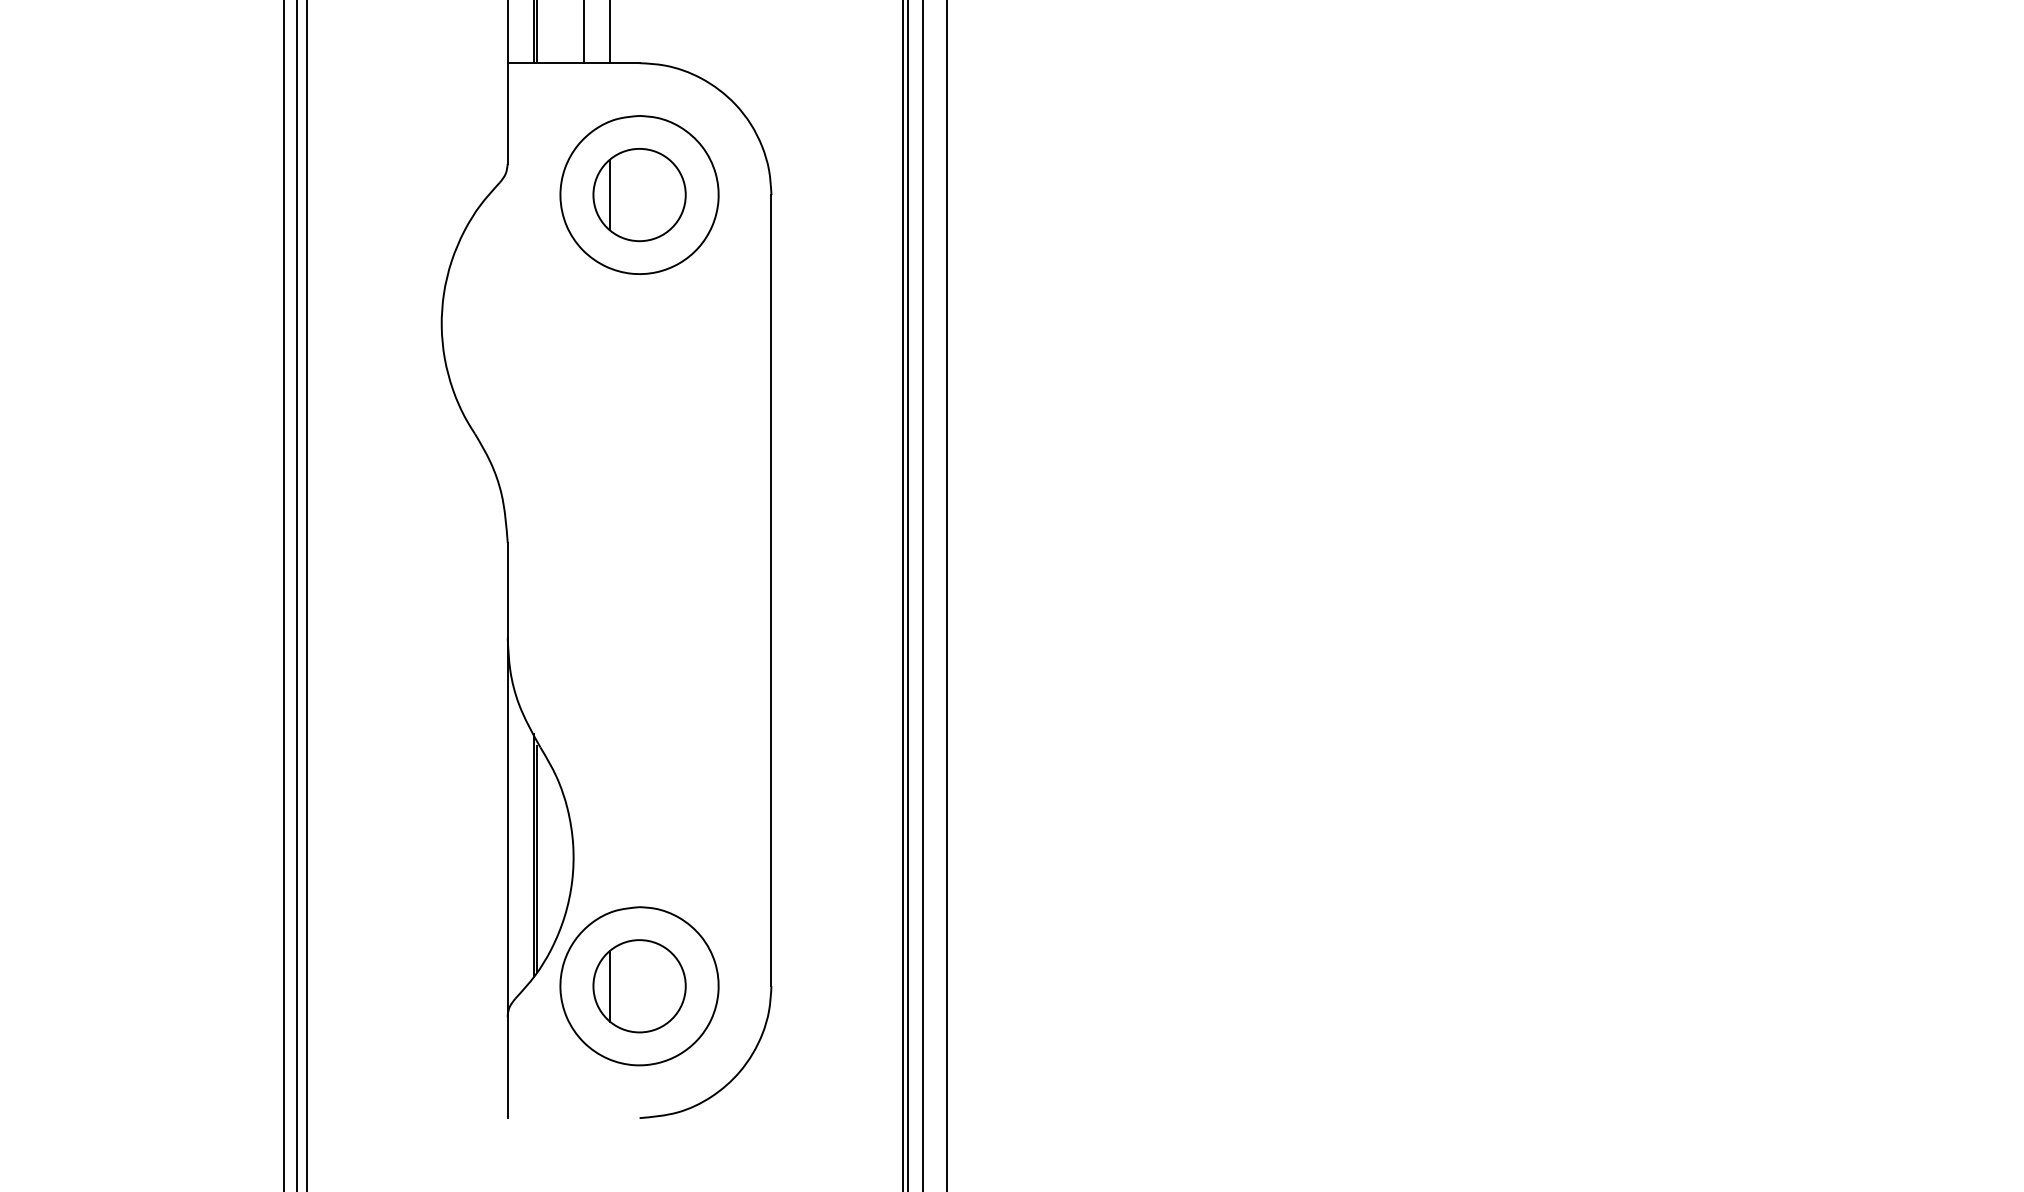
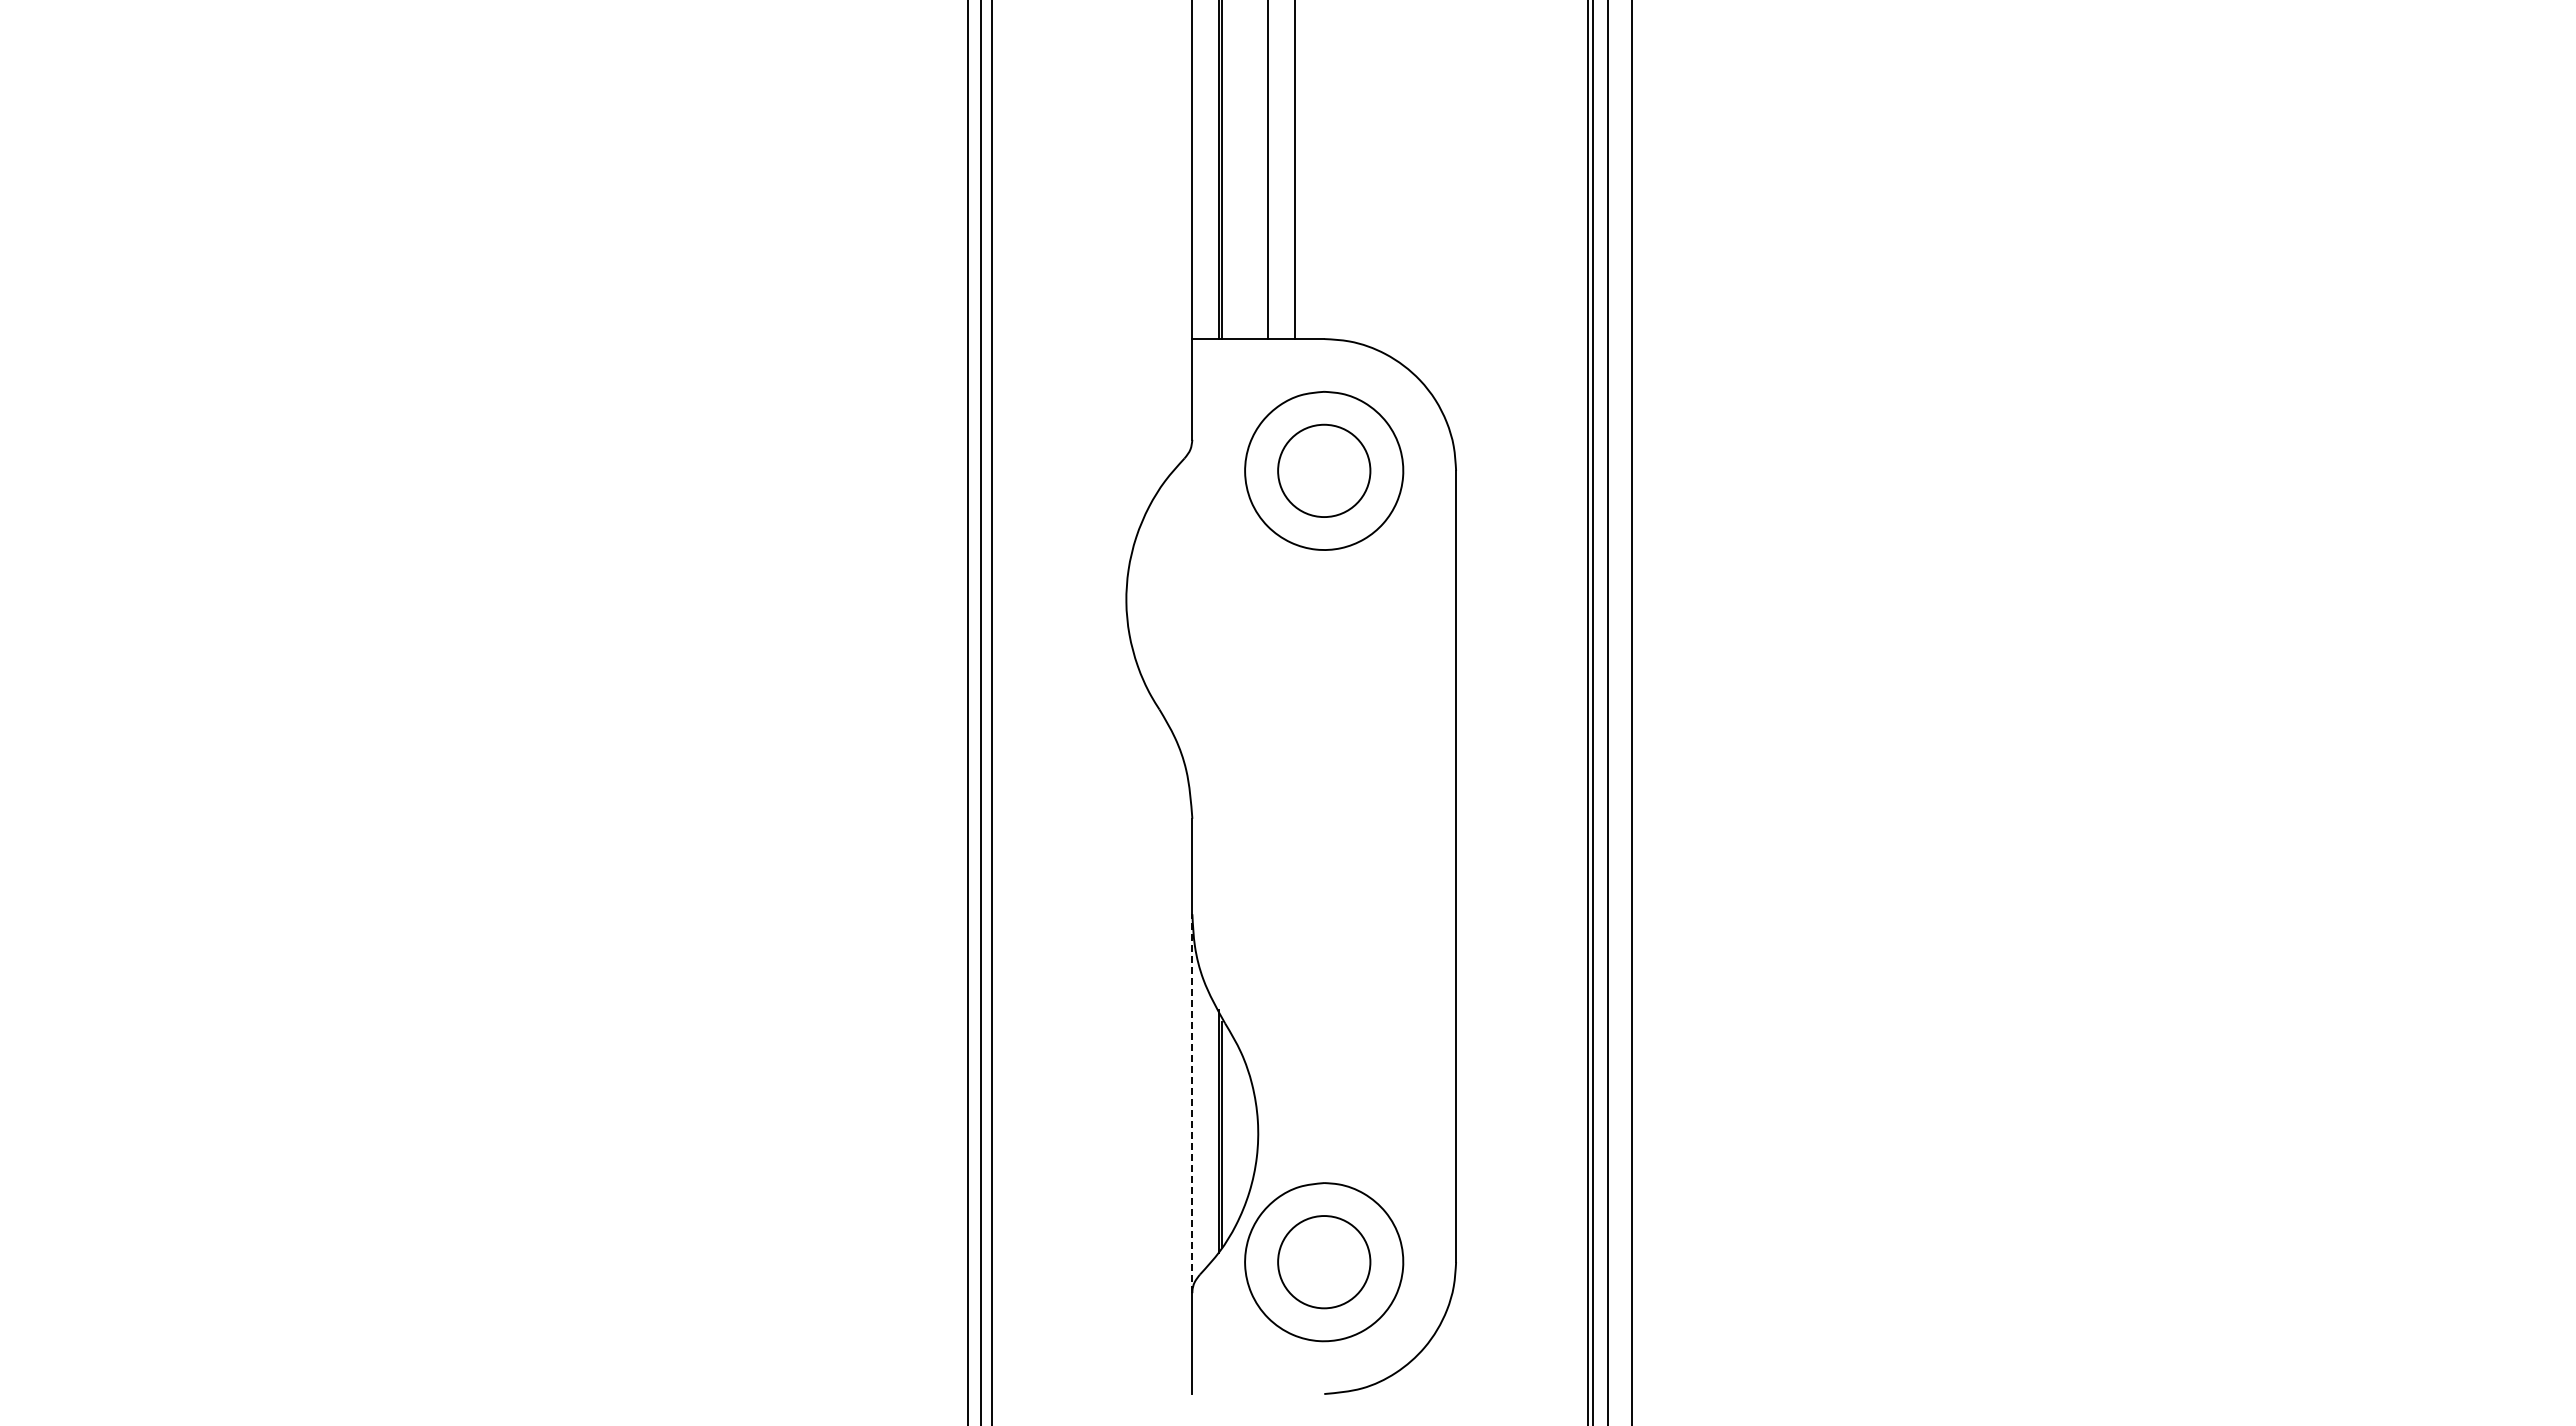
line: (609, 194) -> (1294, 470), removed
line: (507, 827) -> (1192, 1103), solid -> dashed
line: (609, 985) -> (1294, 1261), removed

